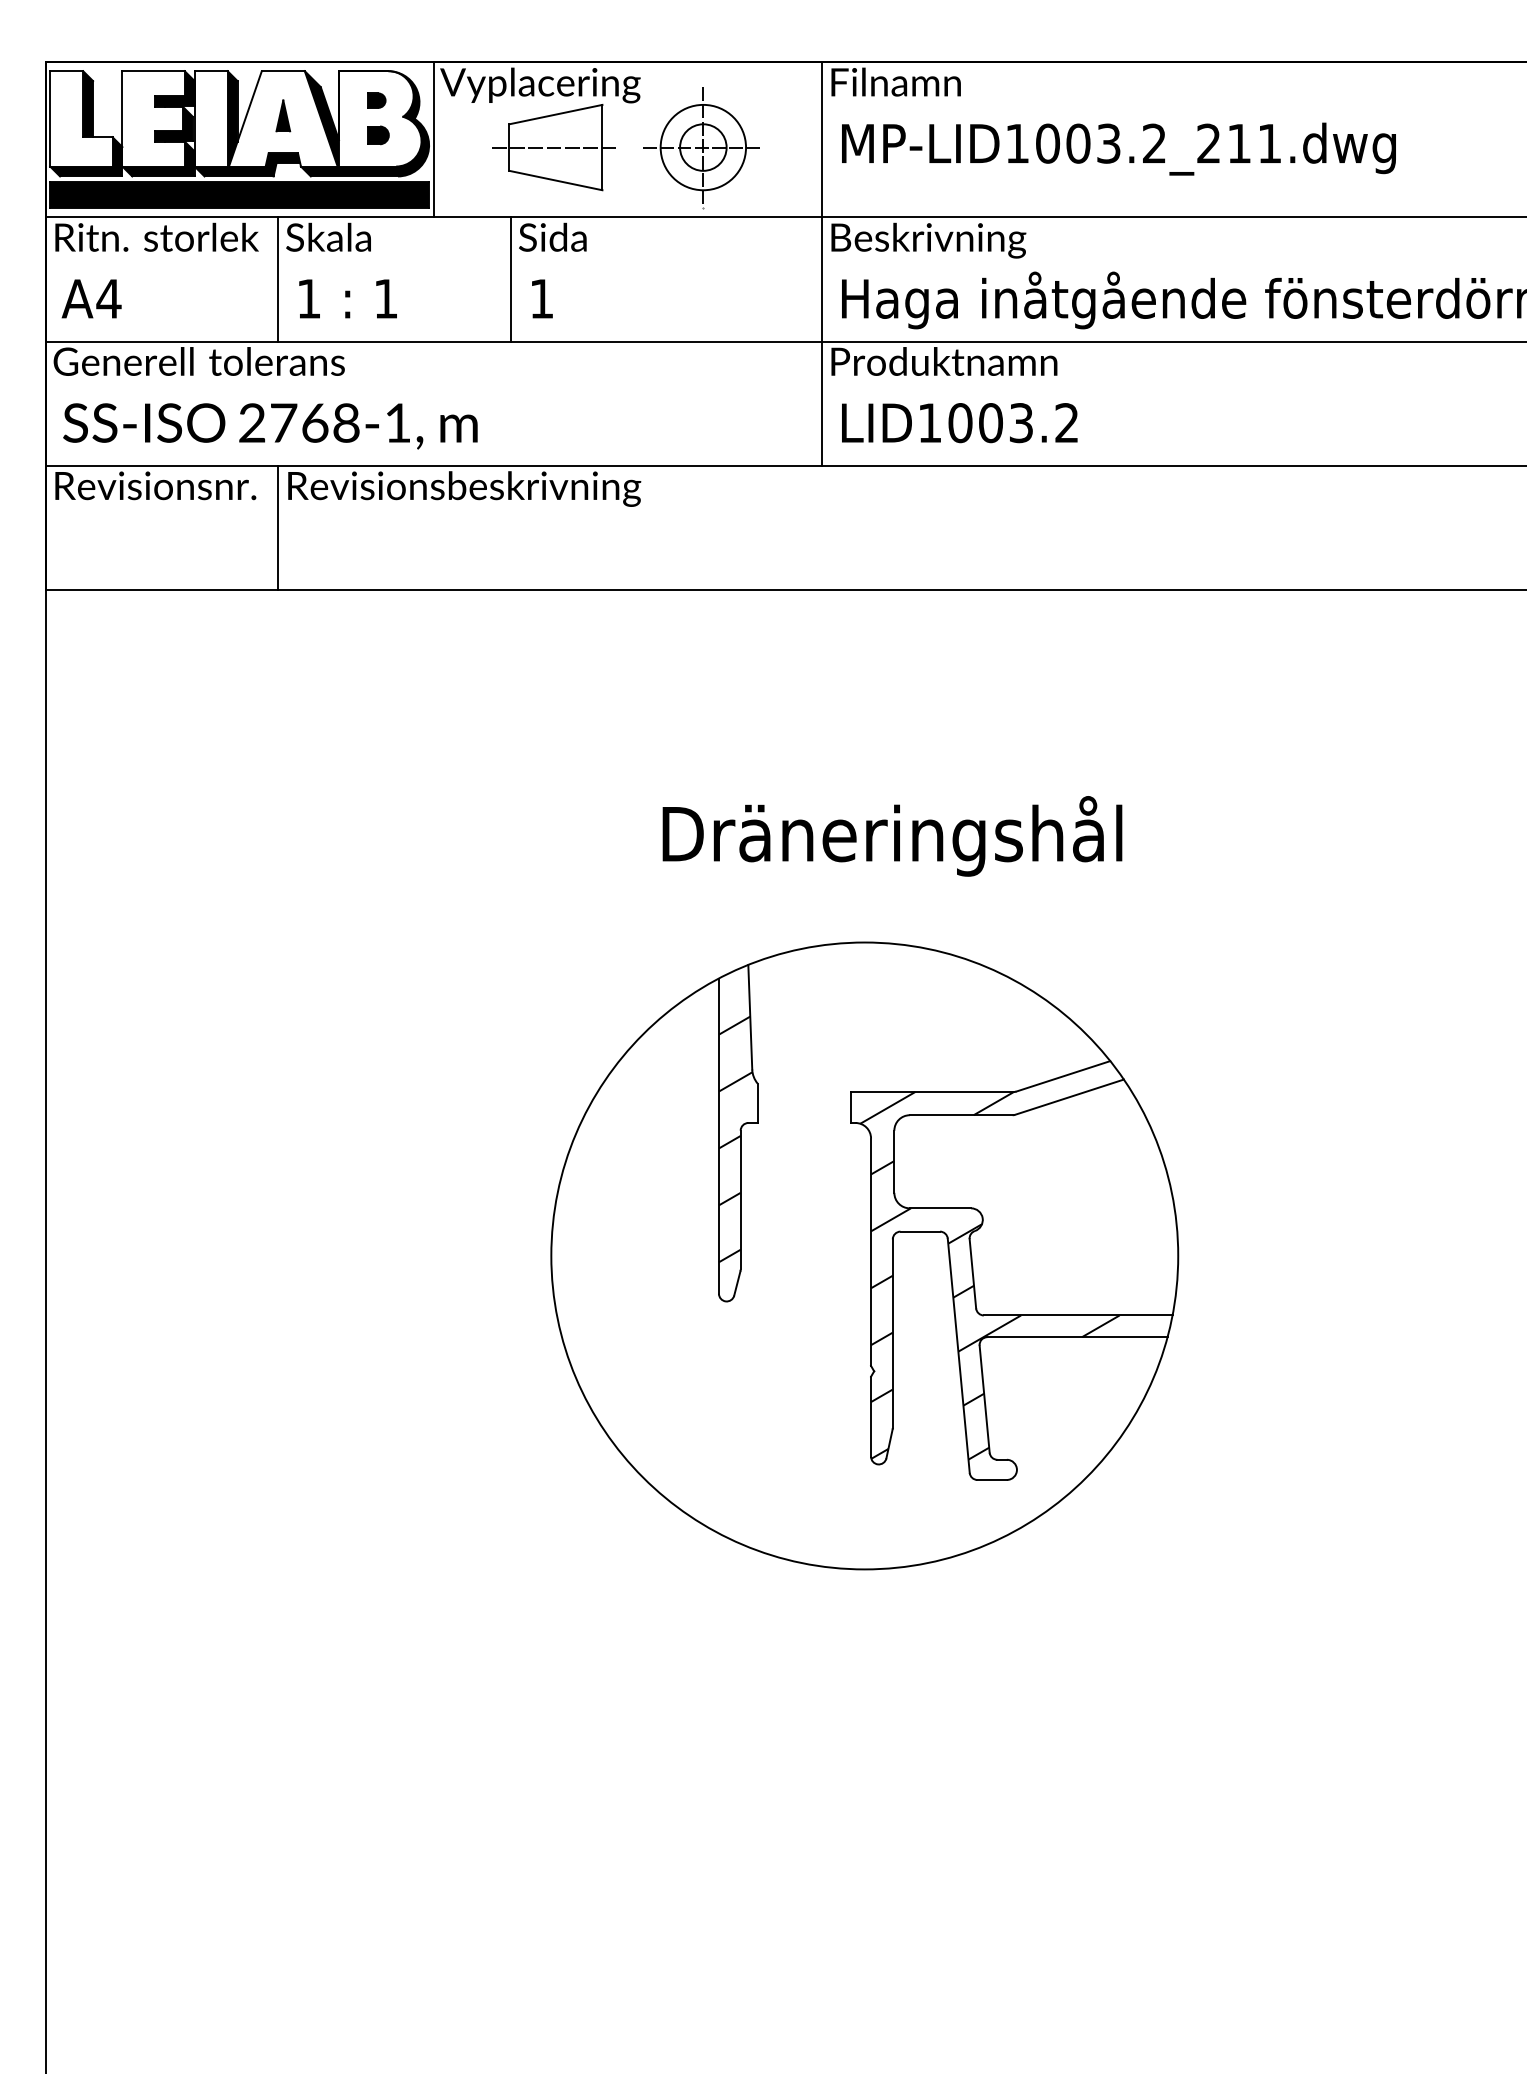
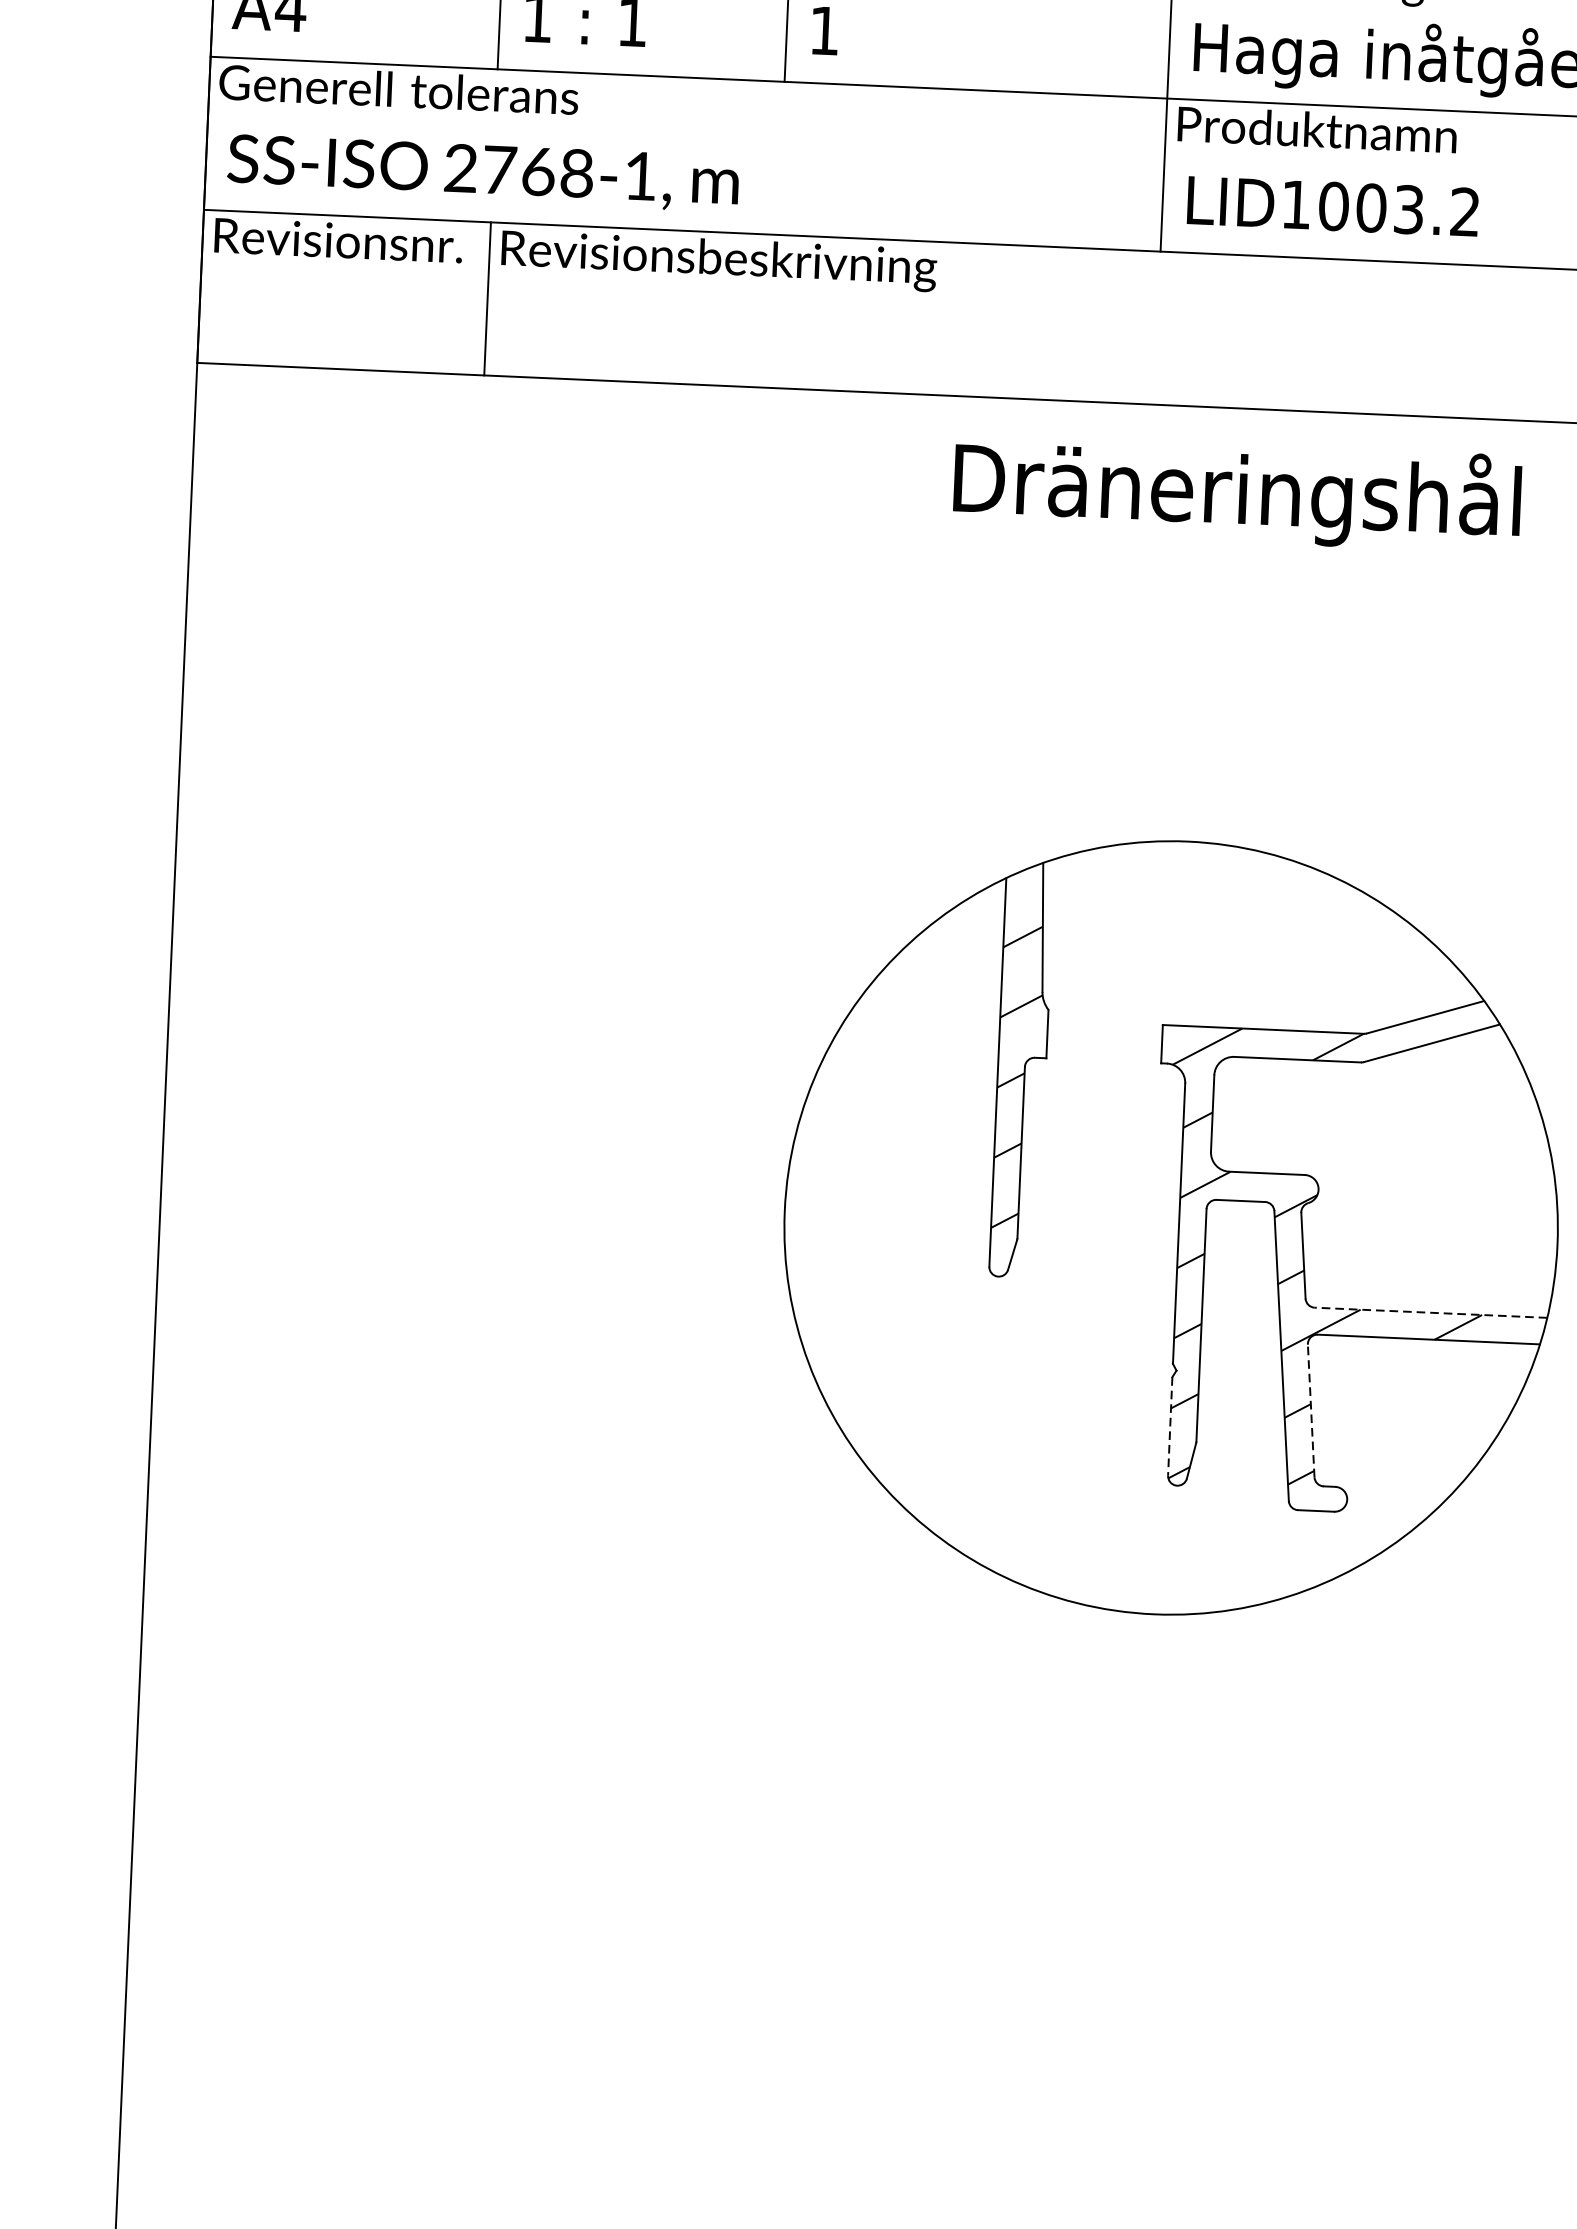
text: (892, 836) -> (1237, 493), moved
line: (1077, 1315) -> (1430, 1312), solid -> dashed
line: (984, 1399) -> (1310, 1411), solid -> dashed
line: (871, 1416) -> (1170, 1426), solid -> dashed

